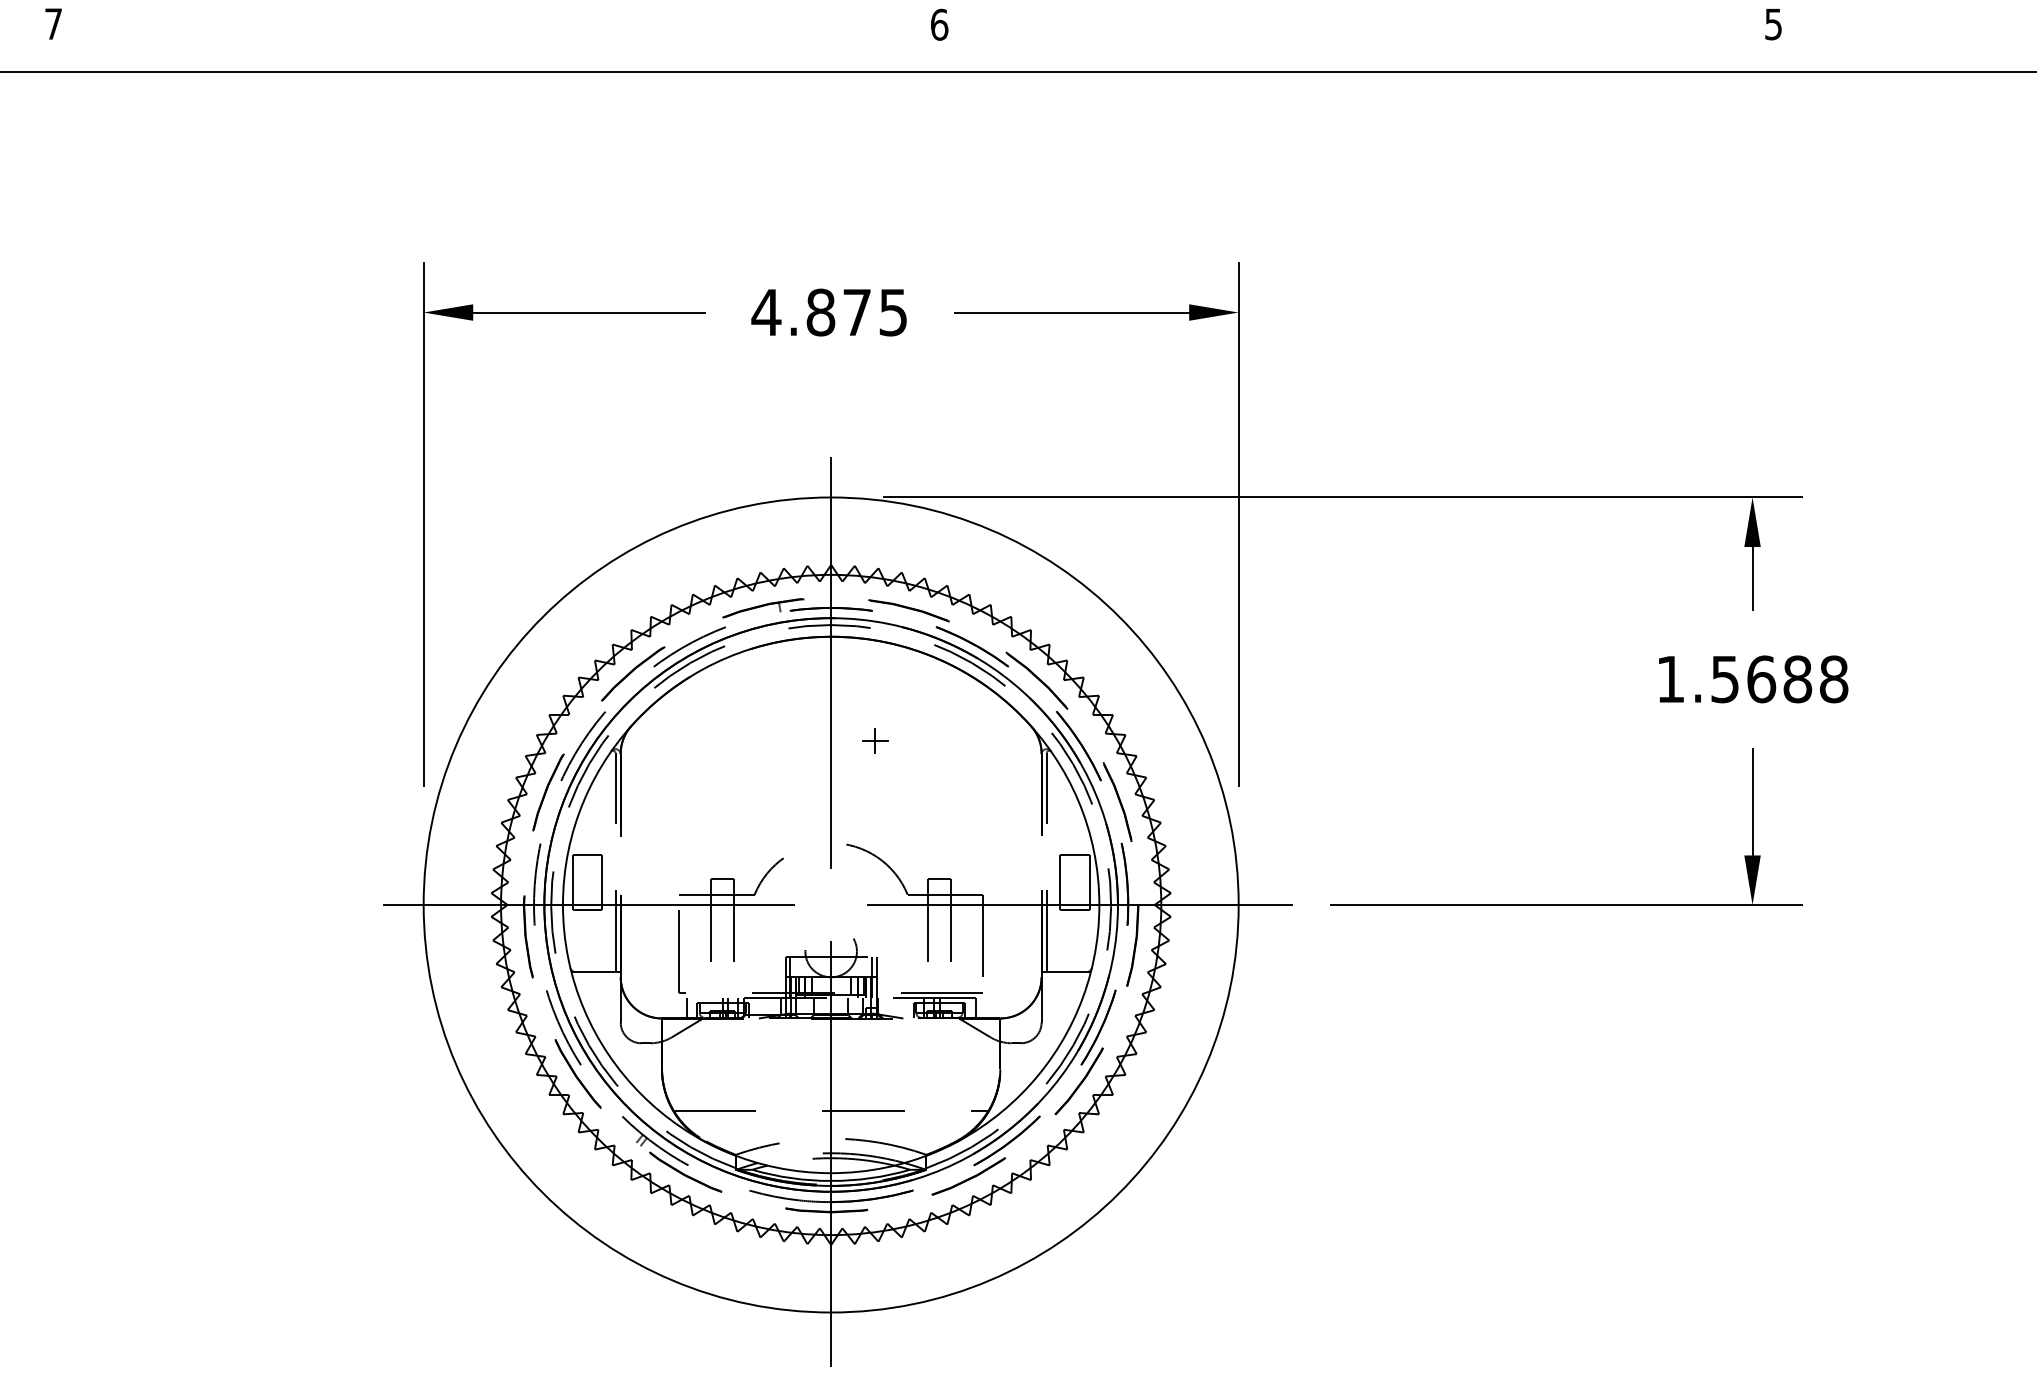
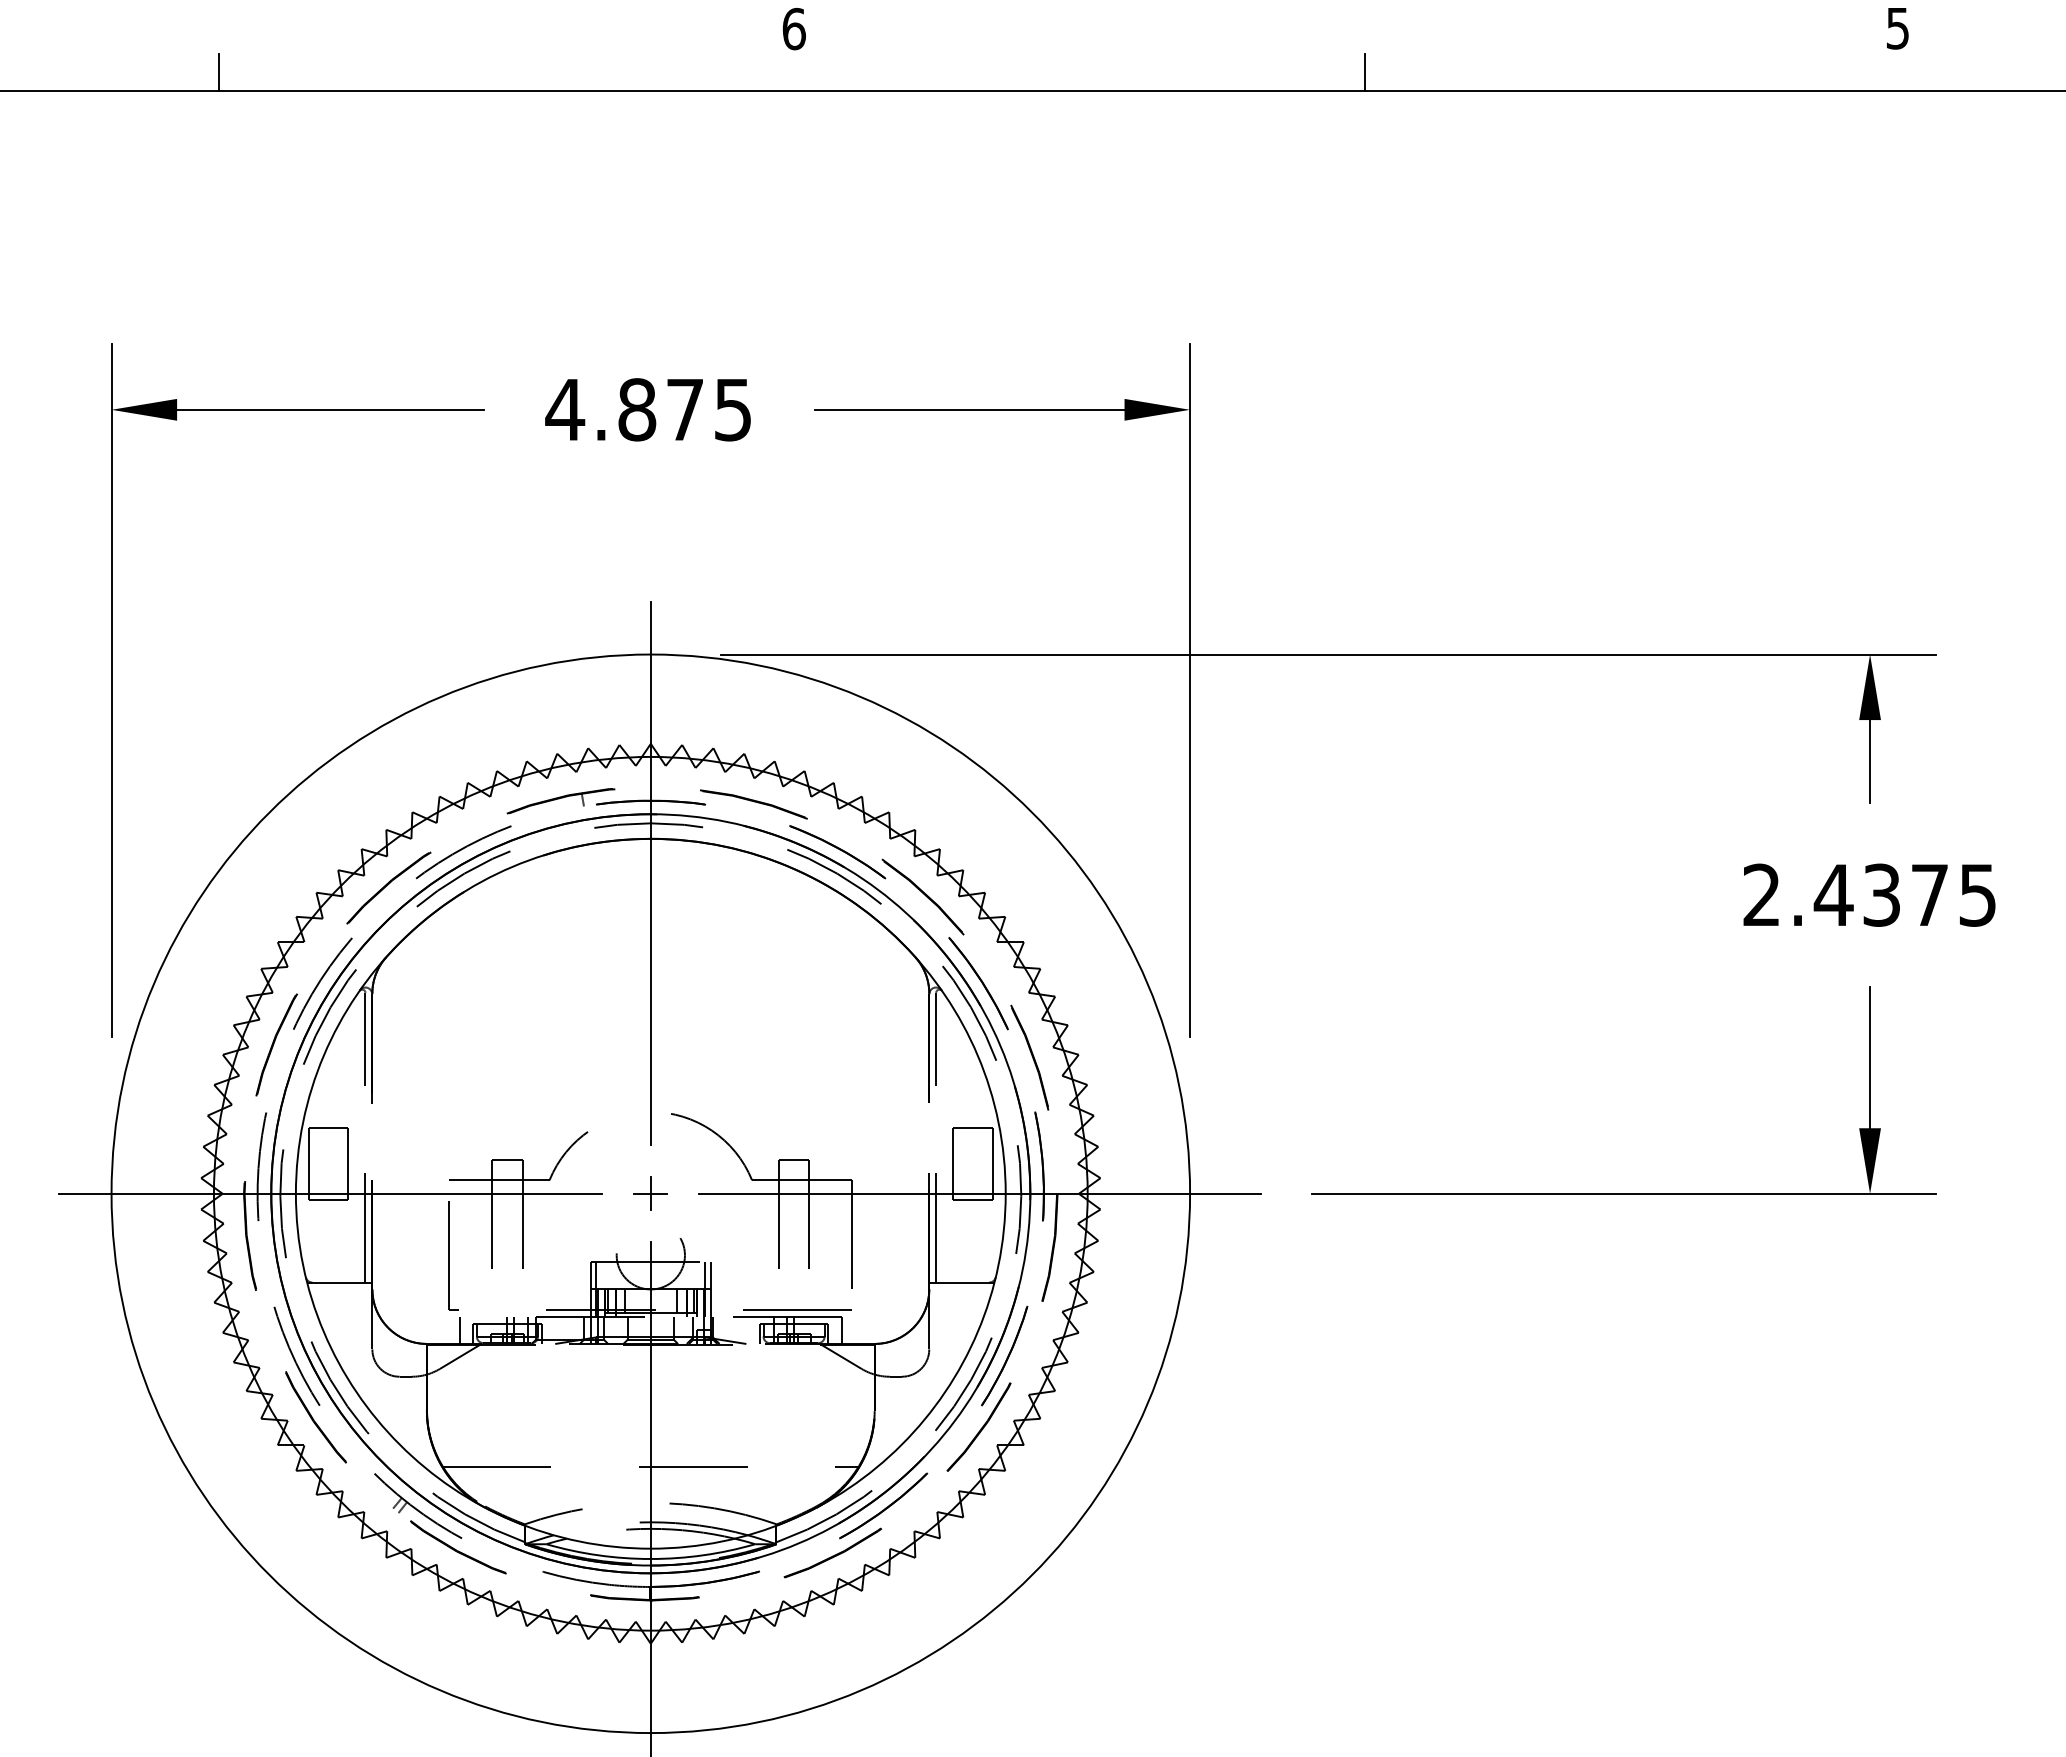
line: (504, 57) -> (218, 72), added
line: (1371, 57) -> (1365, 72), added
text: (1752, 679) -> (1870, 895), 1.5688 -> 2.4375
part: (875, 740) -> (651, 1193), moved

